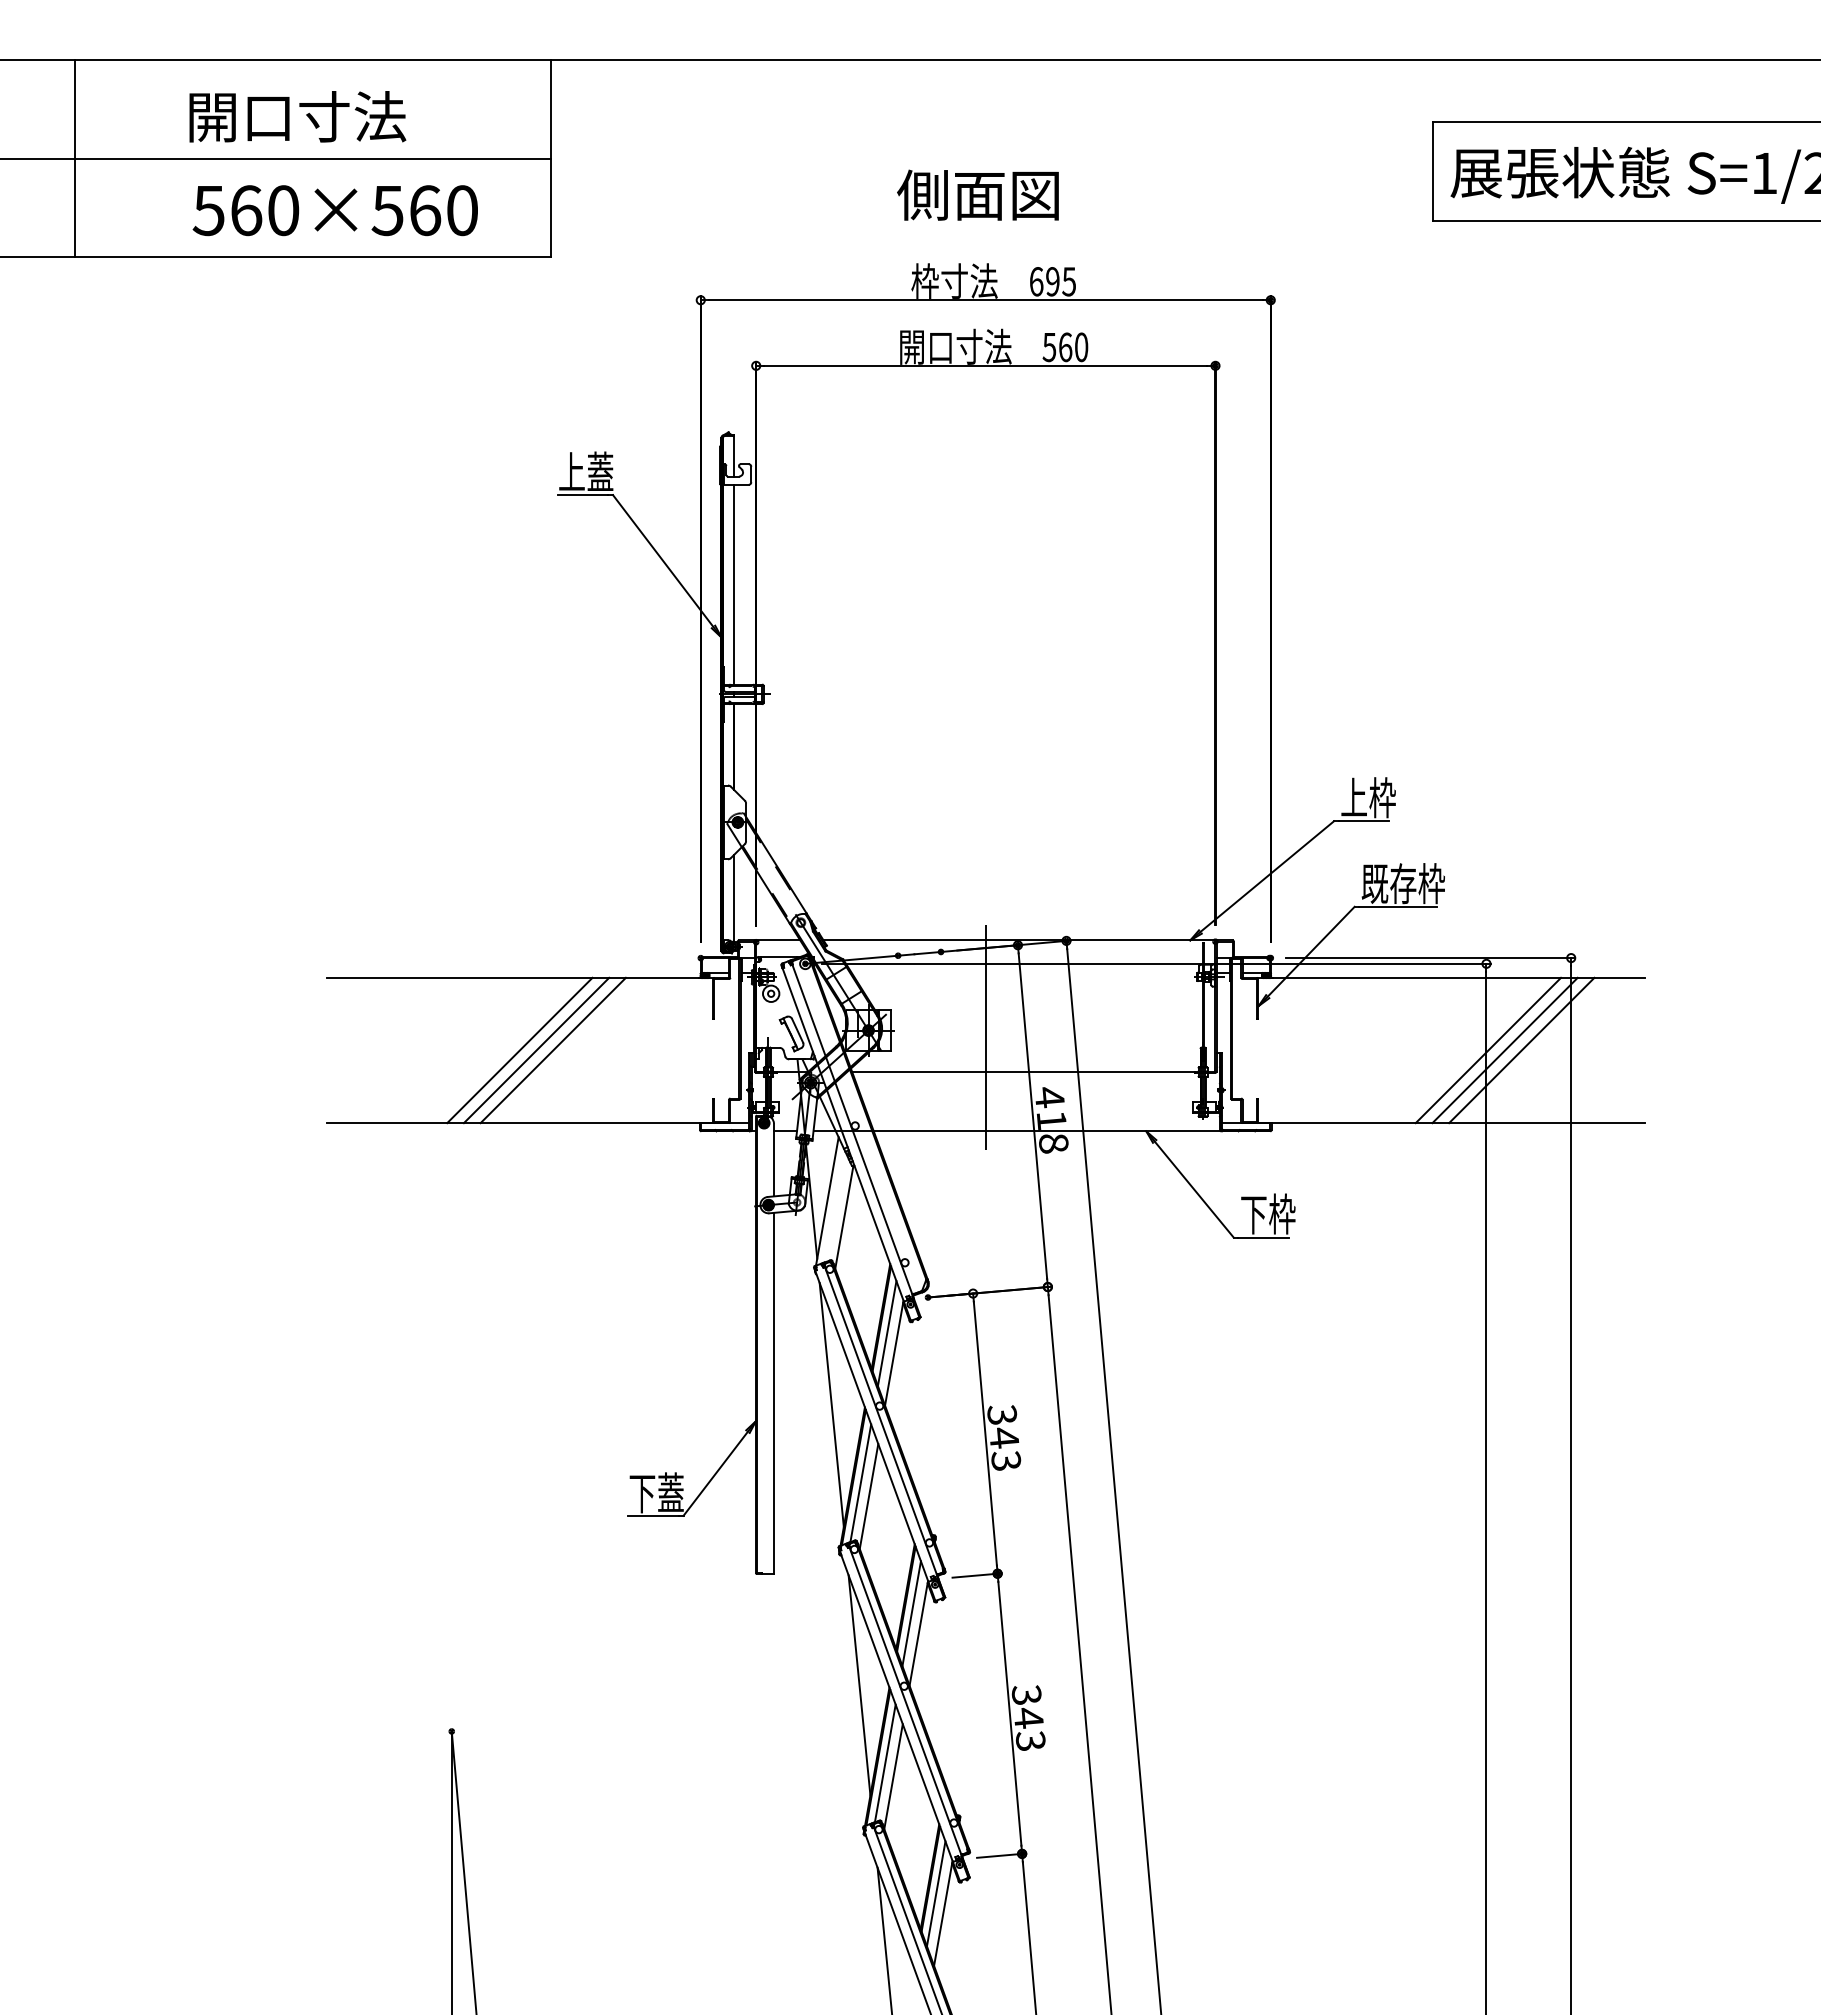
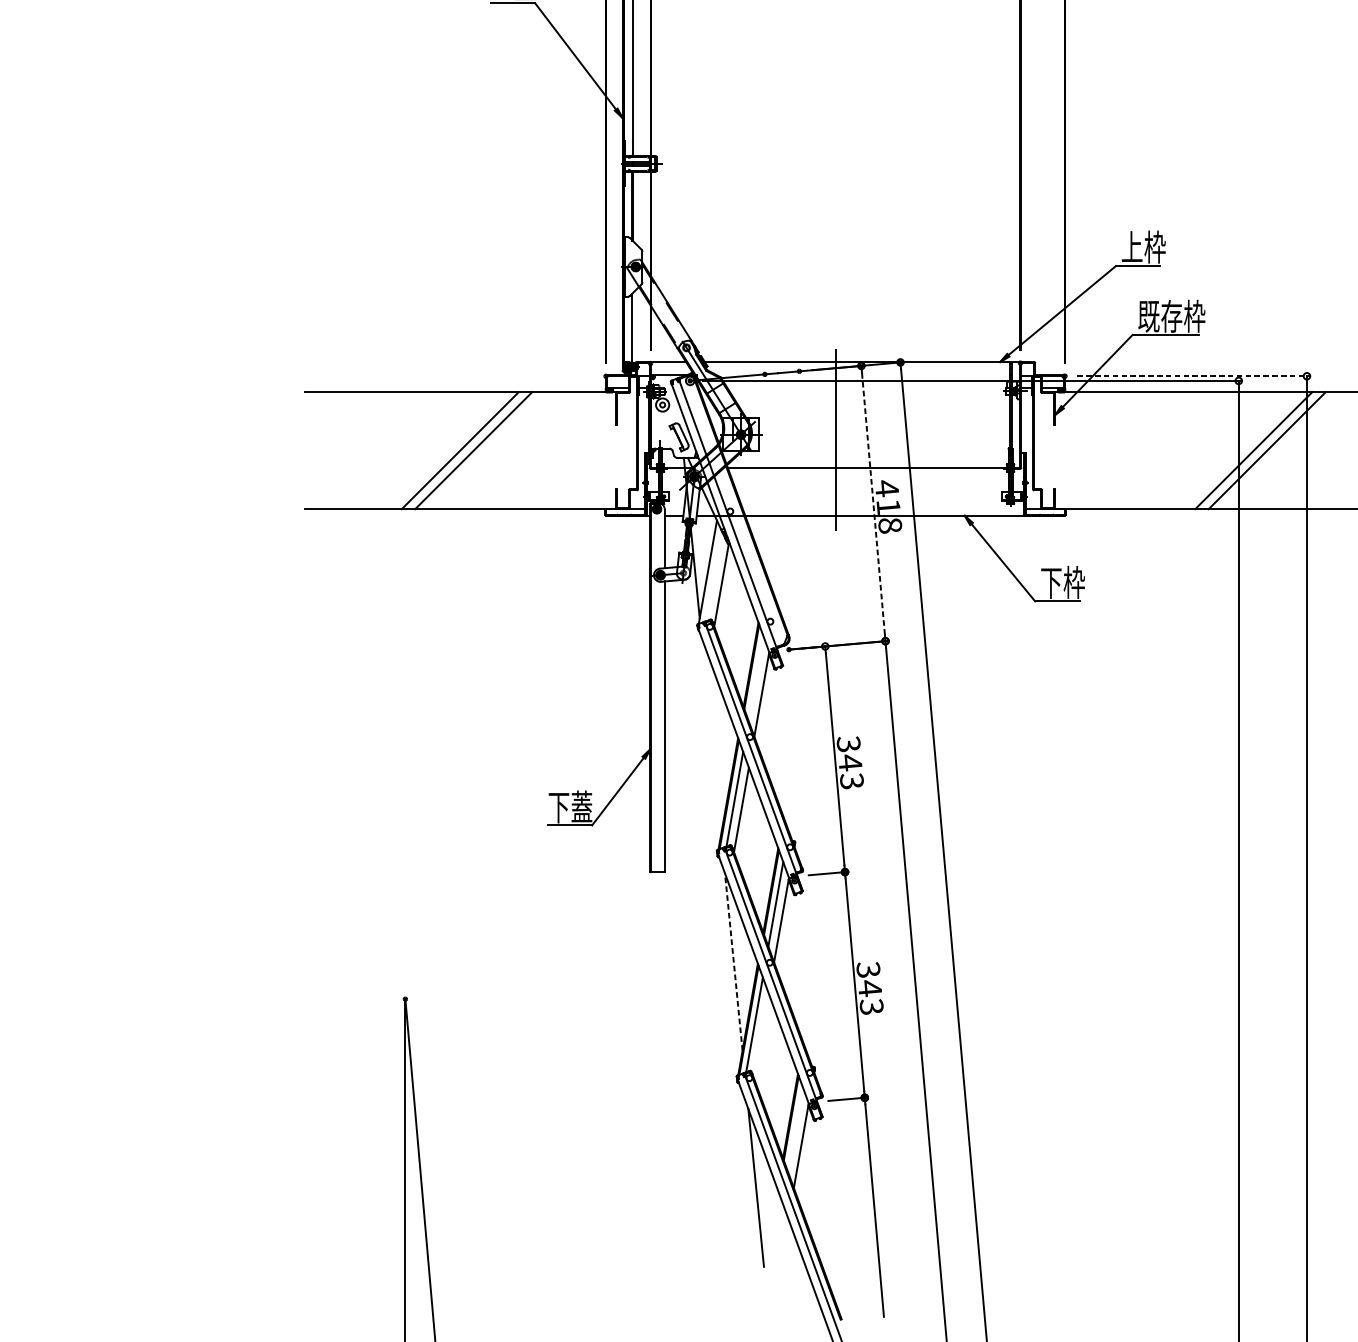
line: (1430, 958) -> (1193, 376), solid -> dashed
line: (552, 1050) -> (486, 450), removed
line: (1488, 1050) -> (1240, 450), removed
line: (1032, 1115) -> (873, 503), solid -> dashed
line: (886, 1333) -> (755, 678), removed
line: (831, 1405) -> (711, 736), removed
line: (859, 1685) -> (733, 962), solid -> dashed
line: (893, 1776) -> (761, 1035), removed
line: (935, 1893) -> (794, 1129), removed

